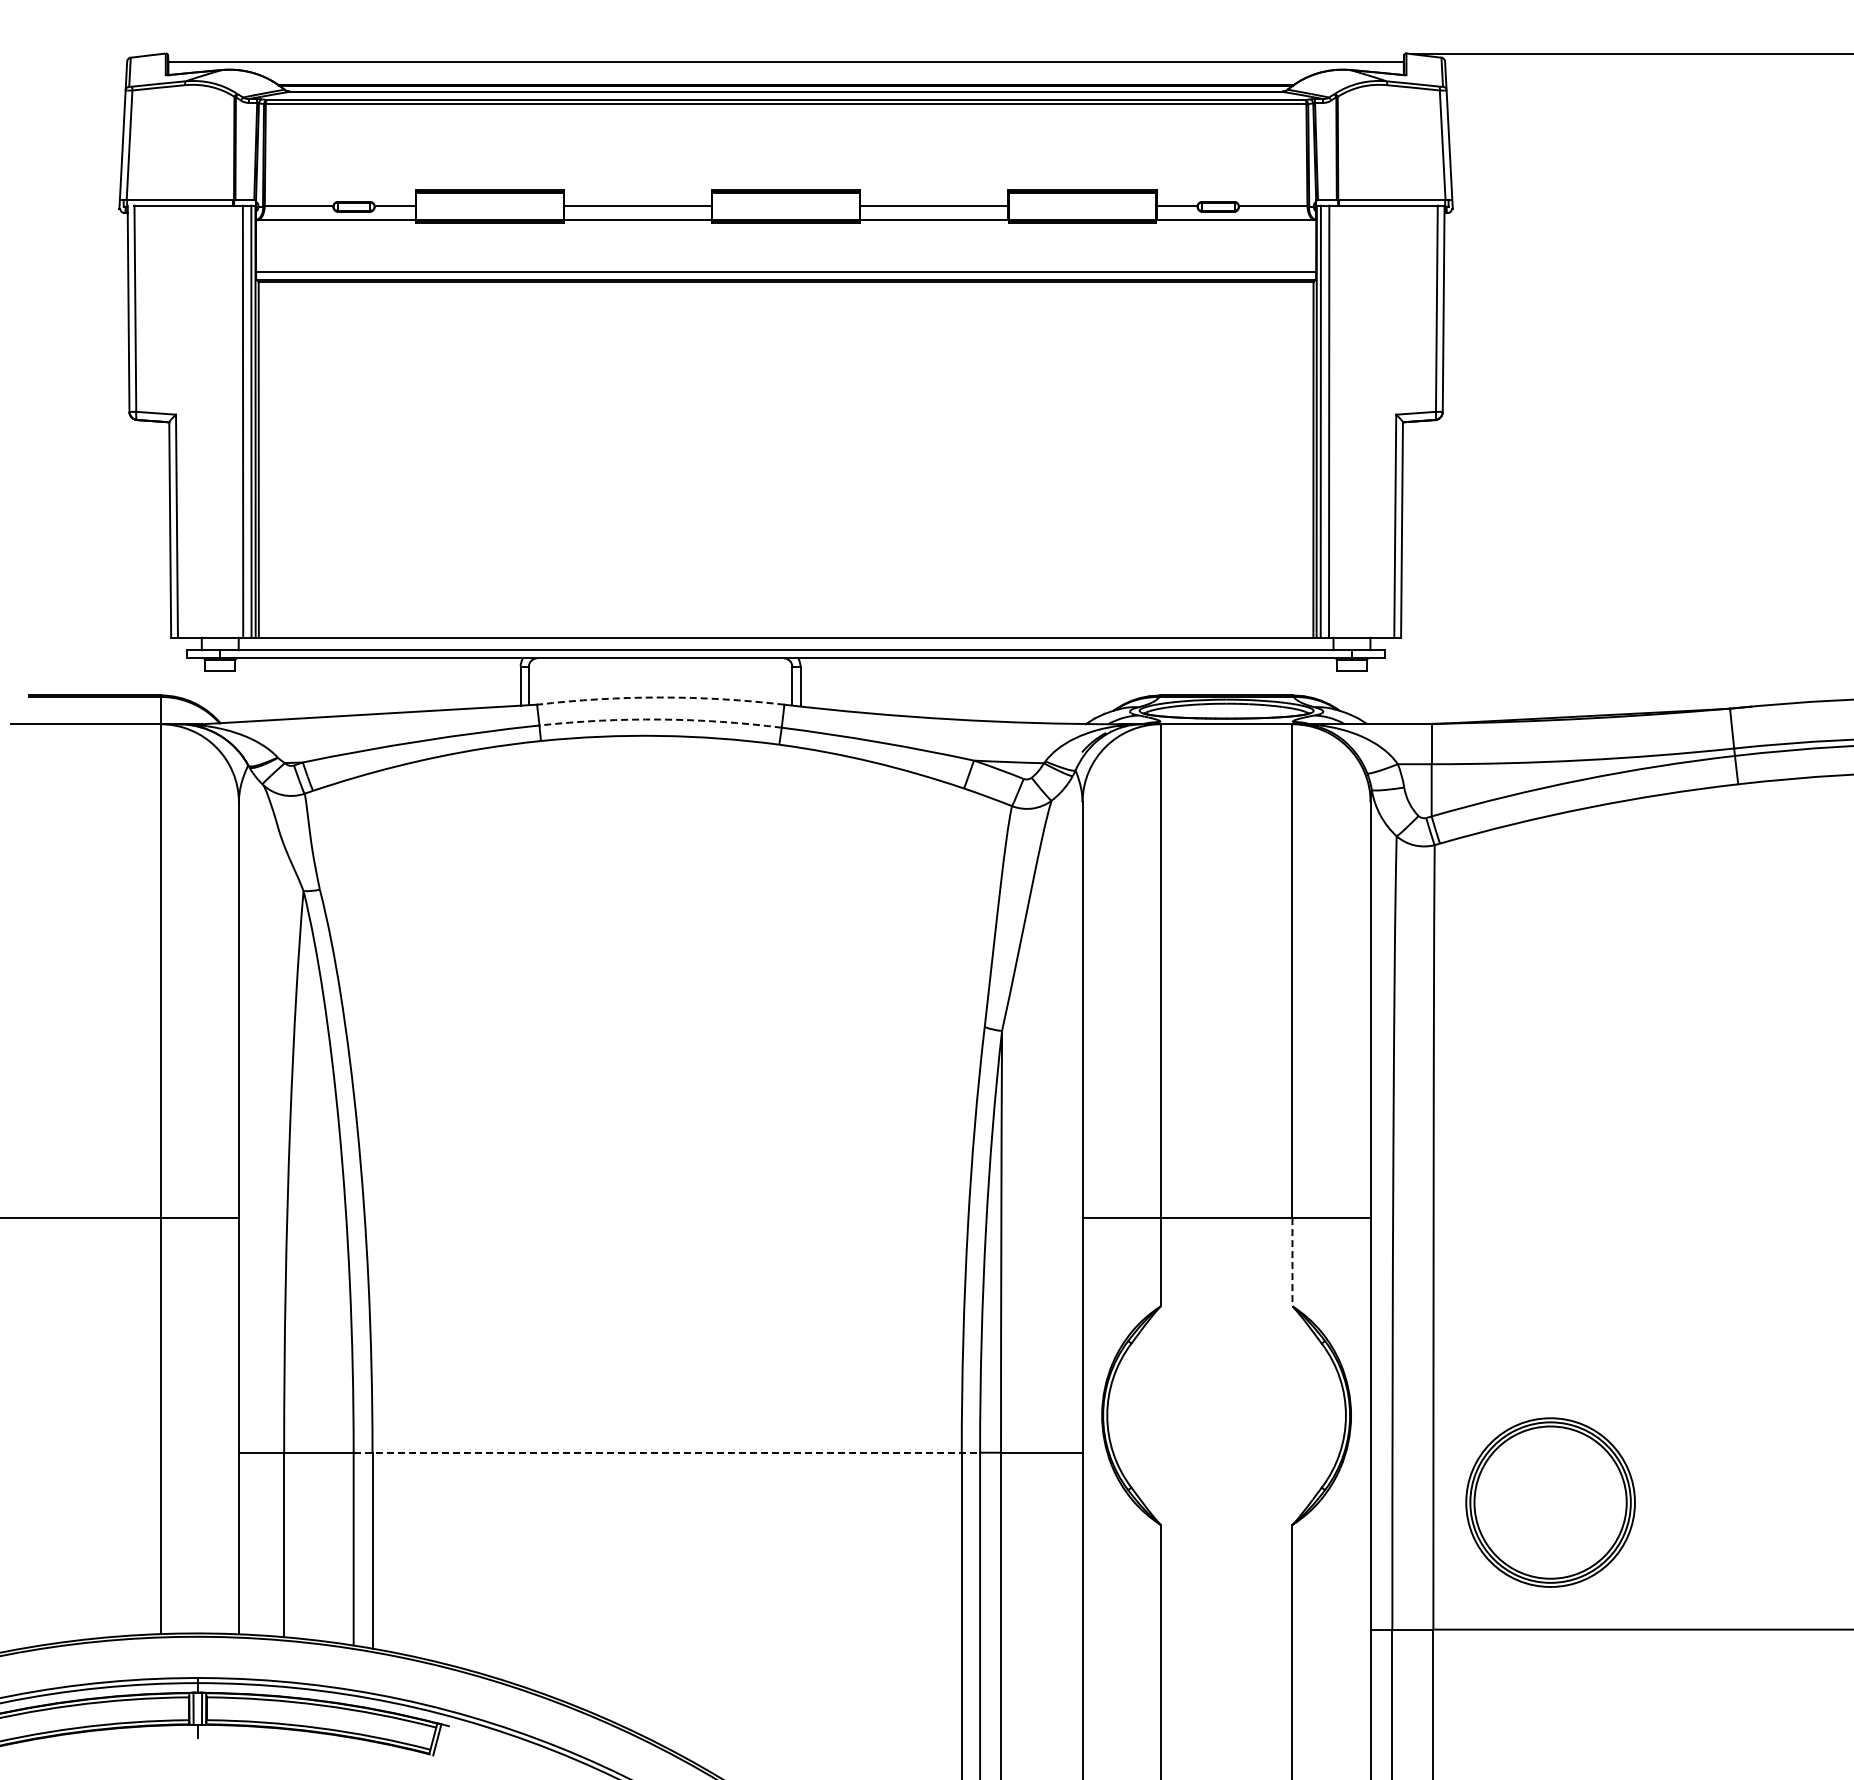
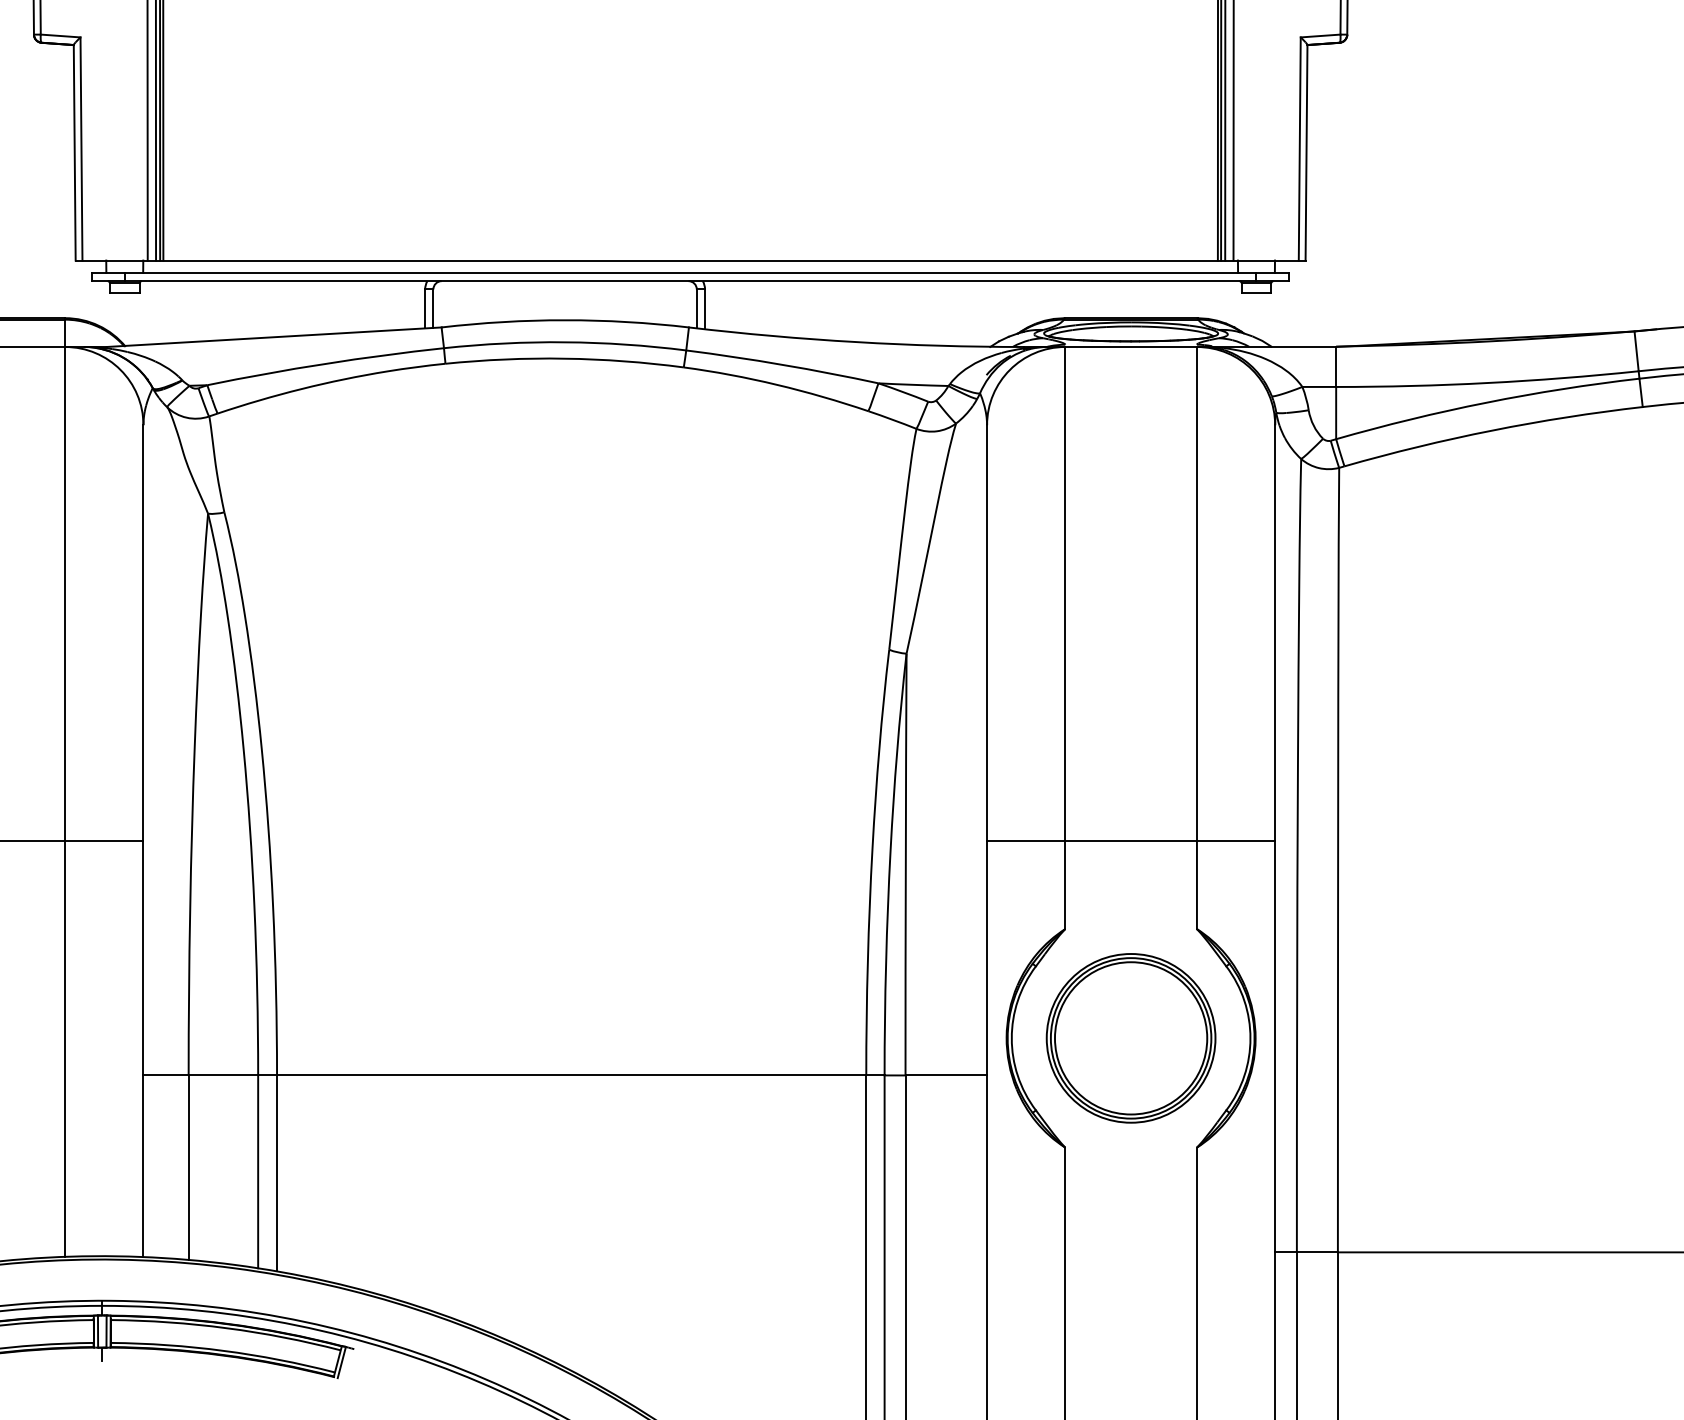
arc: (660, 697) -> (565, 320), dashed -> solid
arc: (660, 719) -> (565, 342), dashed -> solid
line: (1292, 1262) -> (1197, 885), dashed -> solid
line: (667, 1452) -> (572, 1075), dashed -> solid
part: (1550, 1502) -> (1131, 1038), moved

